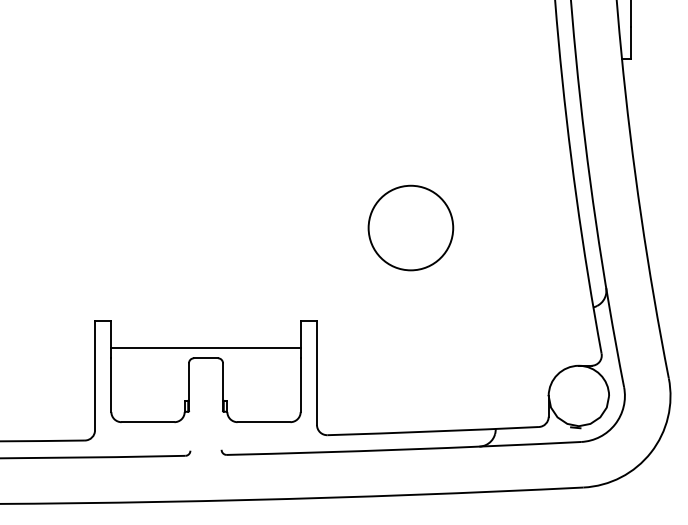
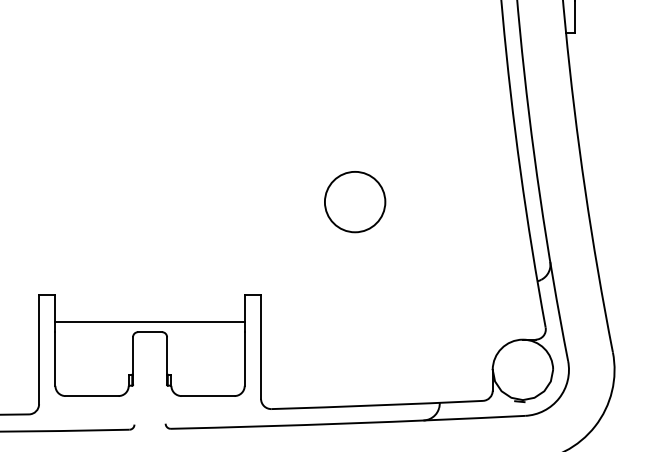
circle: (411, 228) -> (355, 202), size x0.71

